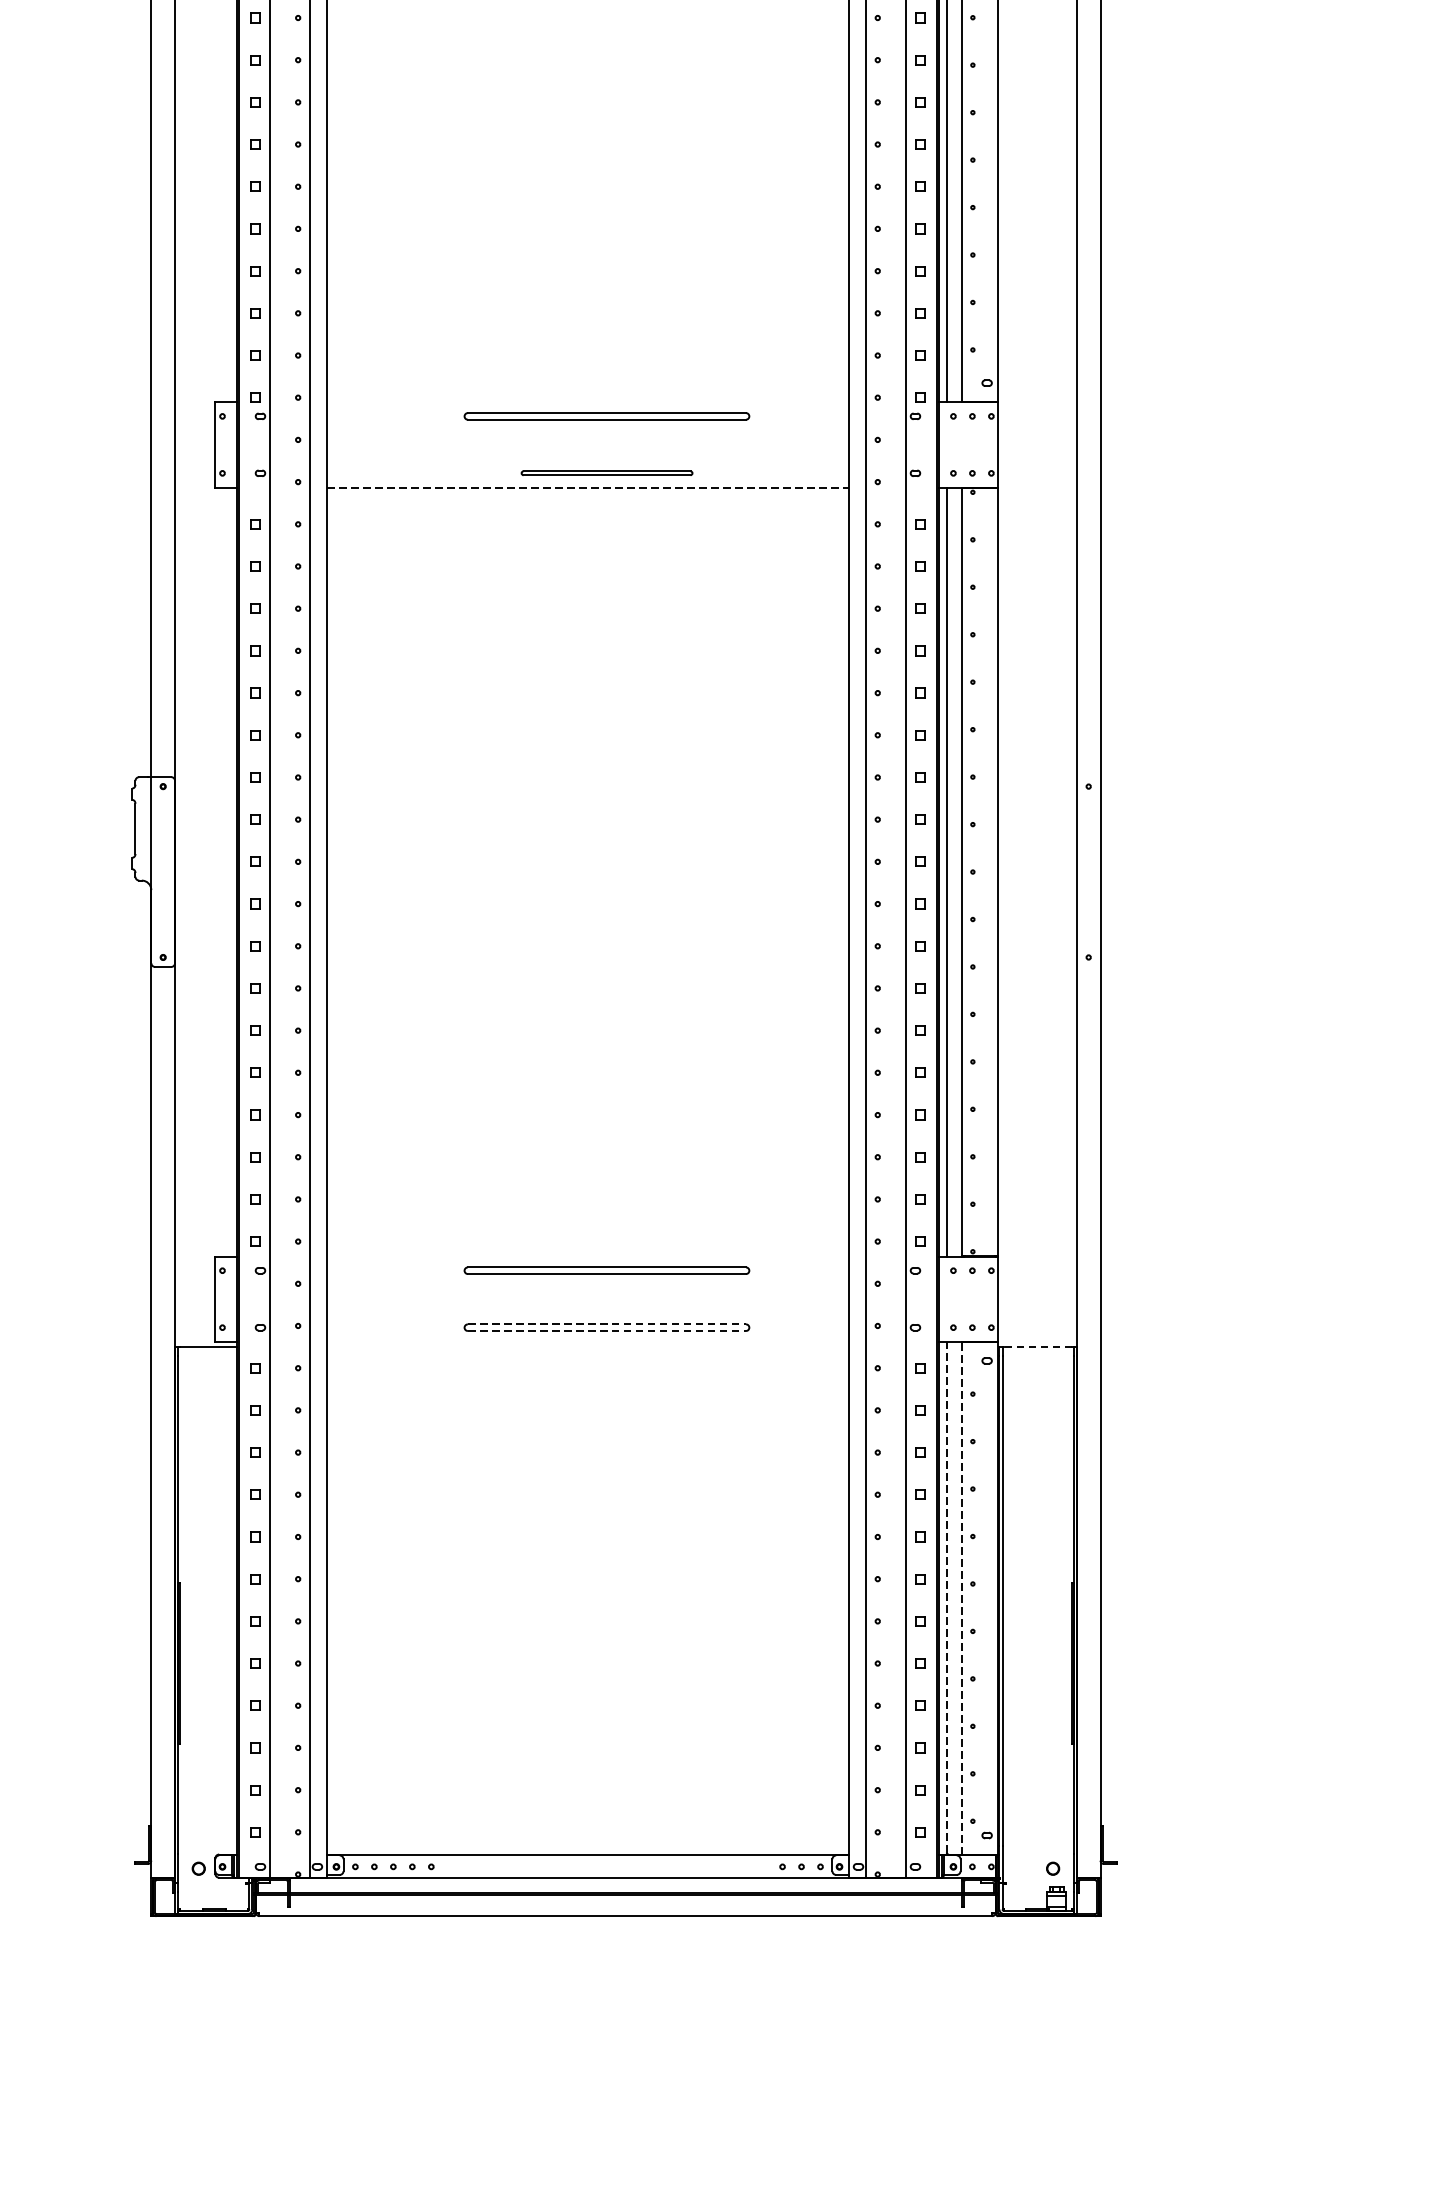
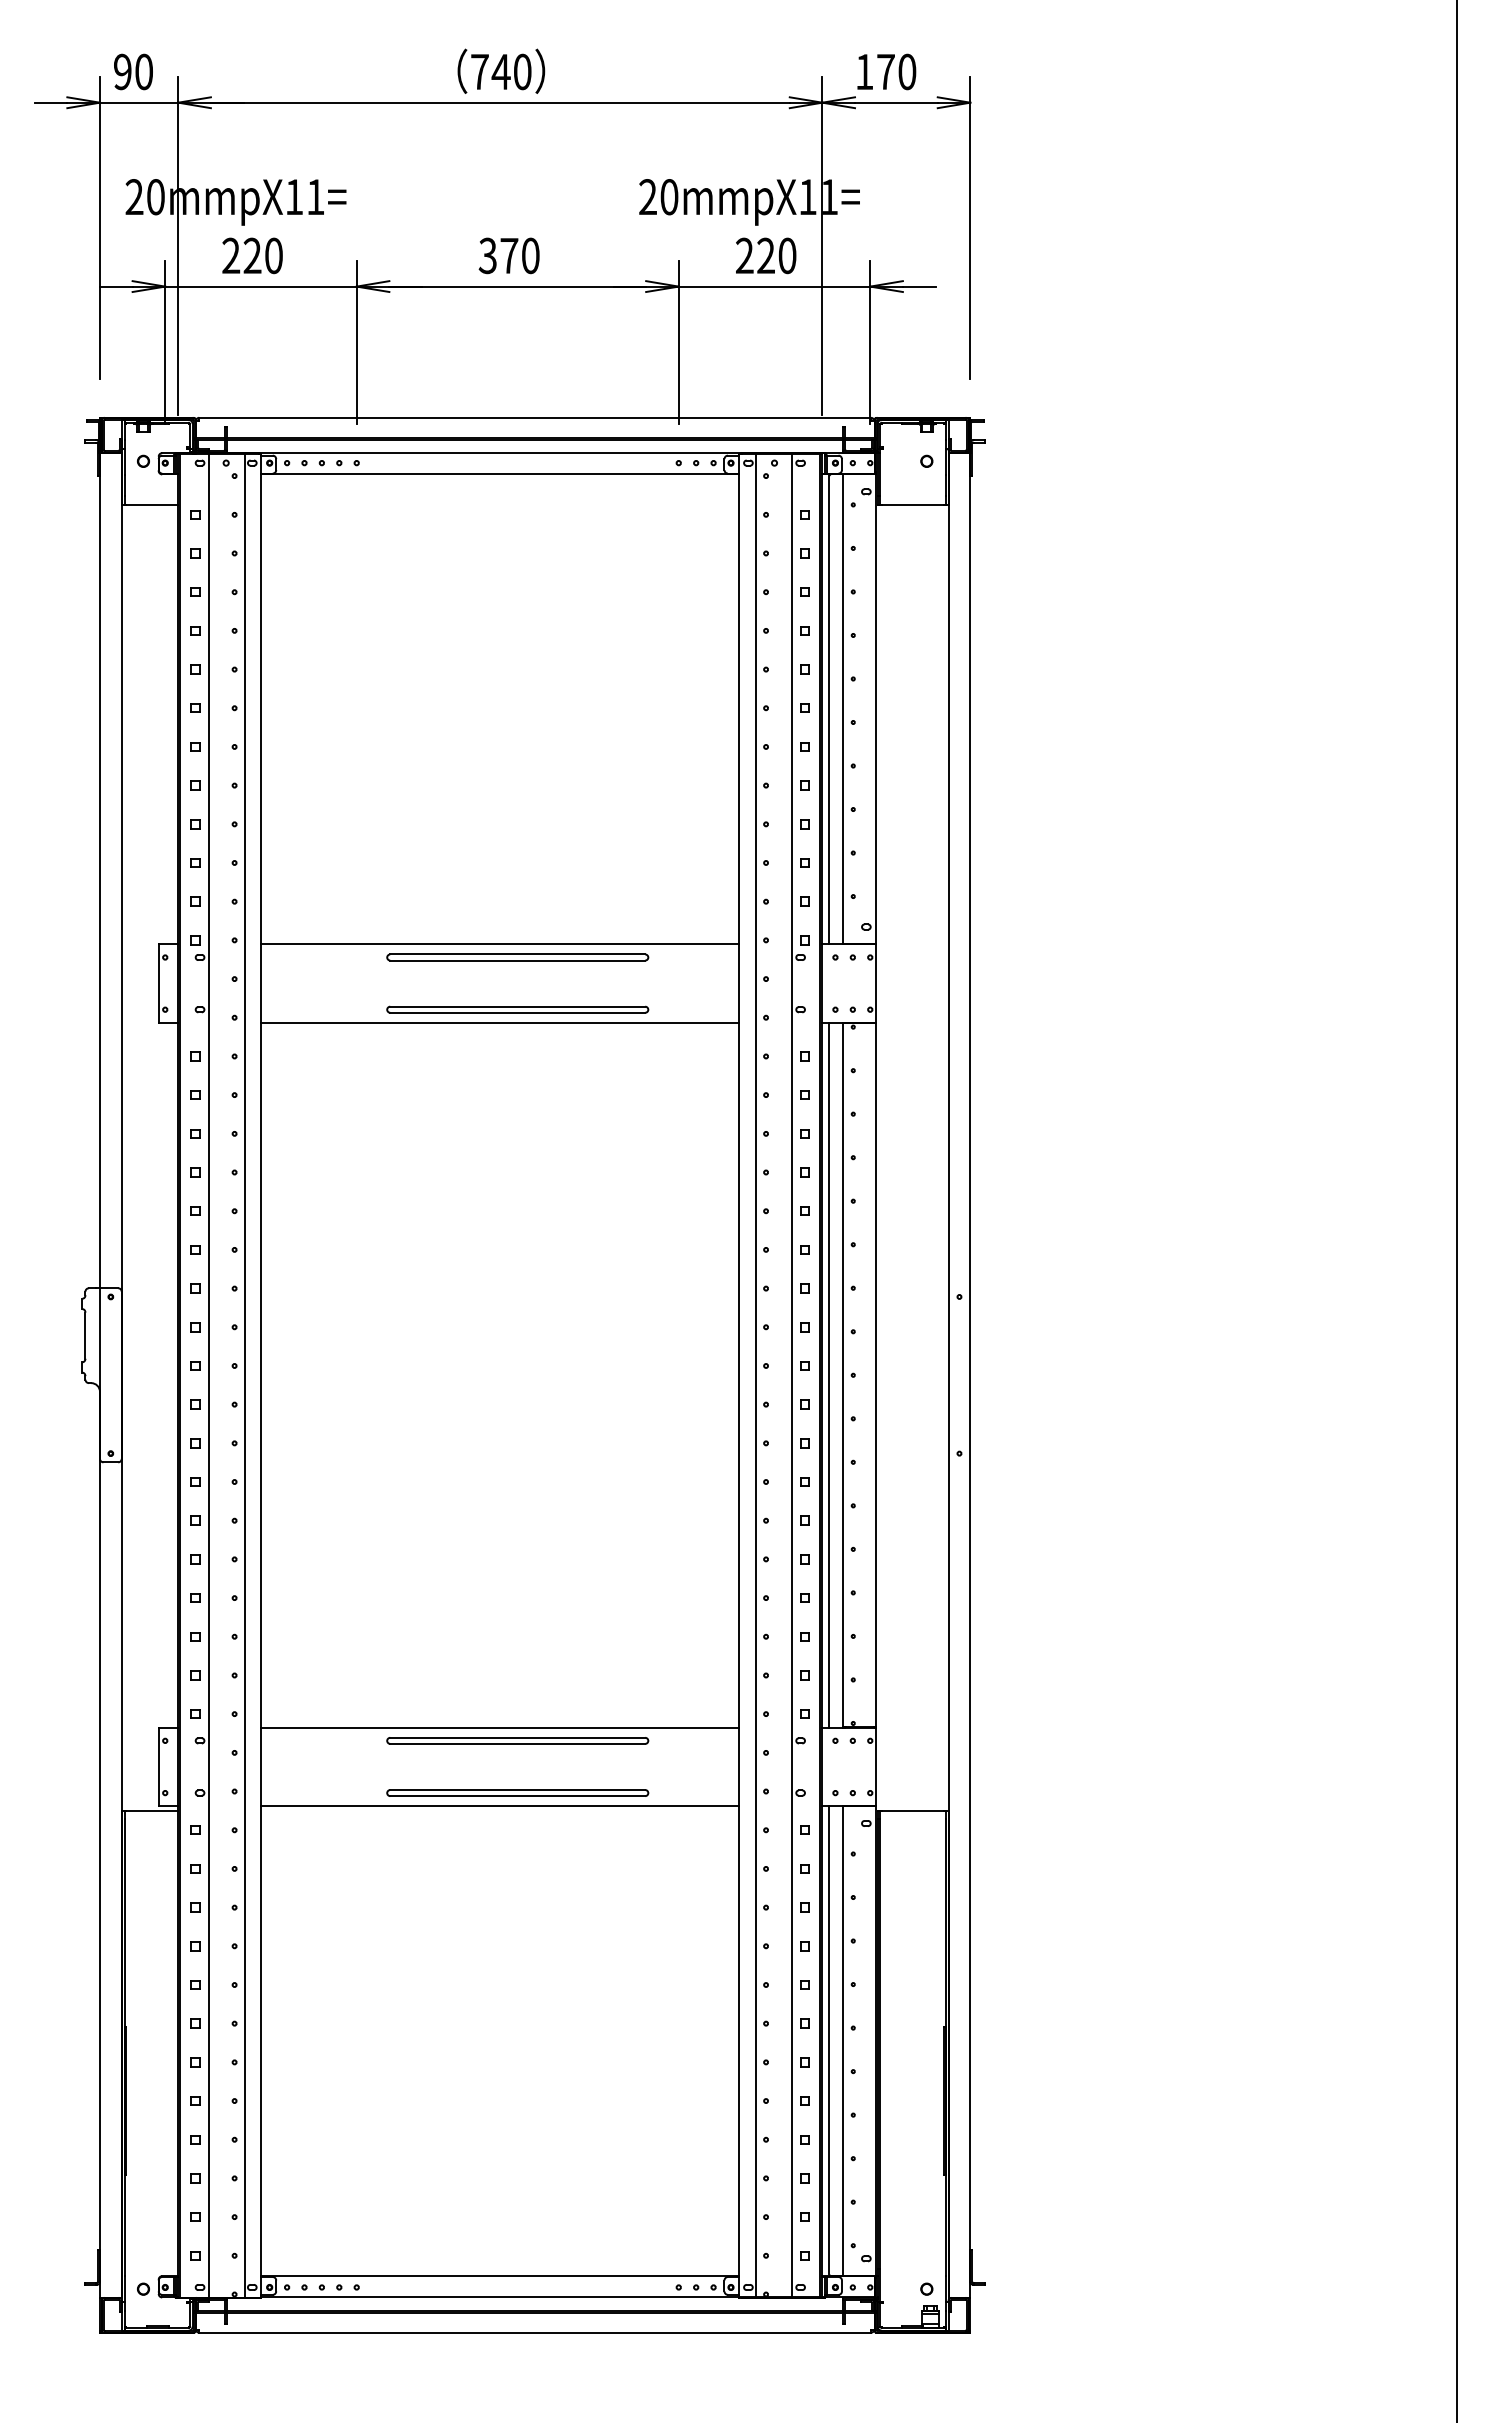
line: (588, 402) -> (500, 944), added
part: (606, 473) -> (517, 1009), size x1.67
line: (588, 487) -> (500, 1022), dashed -> solid
line: (588, 1256) -> (500, 1727), added
line: (606, 1324) -> (517, 1790), dashed -> solid
line: (606, 1331) -> (517, 1796), dashed -> solid
line: (588, 1342) -> (500, 1806), added
line: (1037, 1346) -> (912, 1810), dashed -> solid
line: (946, 1596) -> (829, 2039), dashed -> solid
line: (962, 1598) -> (843, 2041), dashed -> solid

